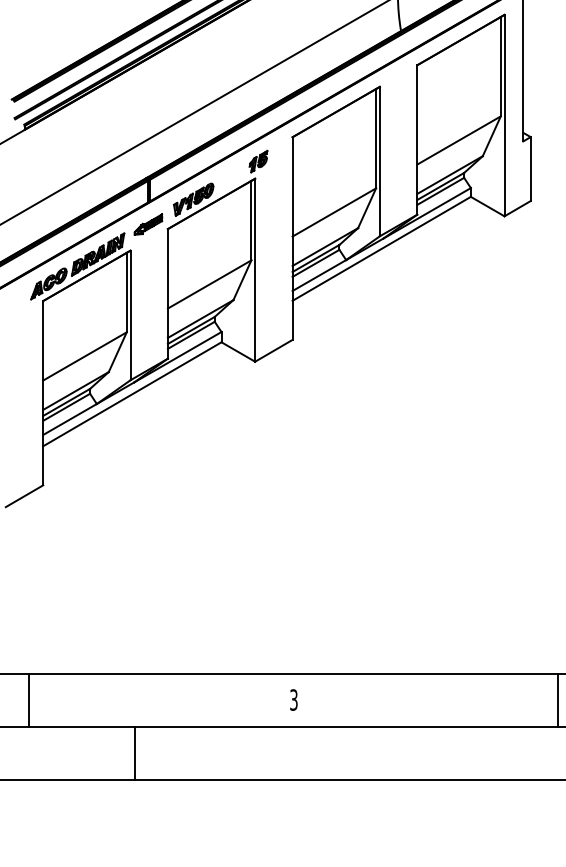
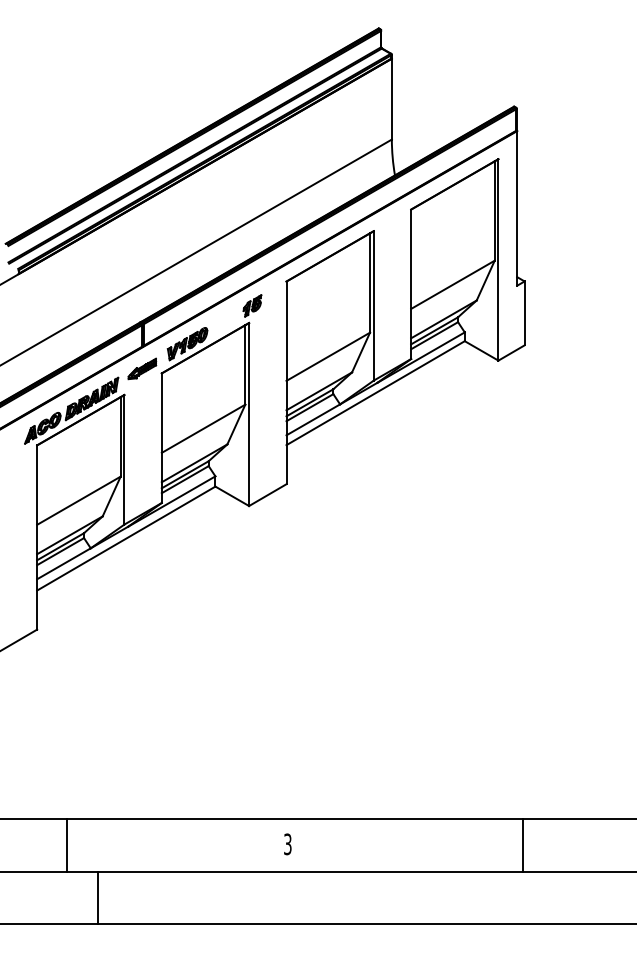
line: (28, 700) -> (66, 844), moved
line: (557, 700) -> (522, 844), moved
line: (134, 753) -> (97, 897), moved

